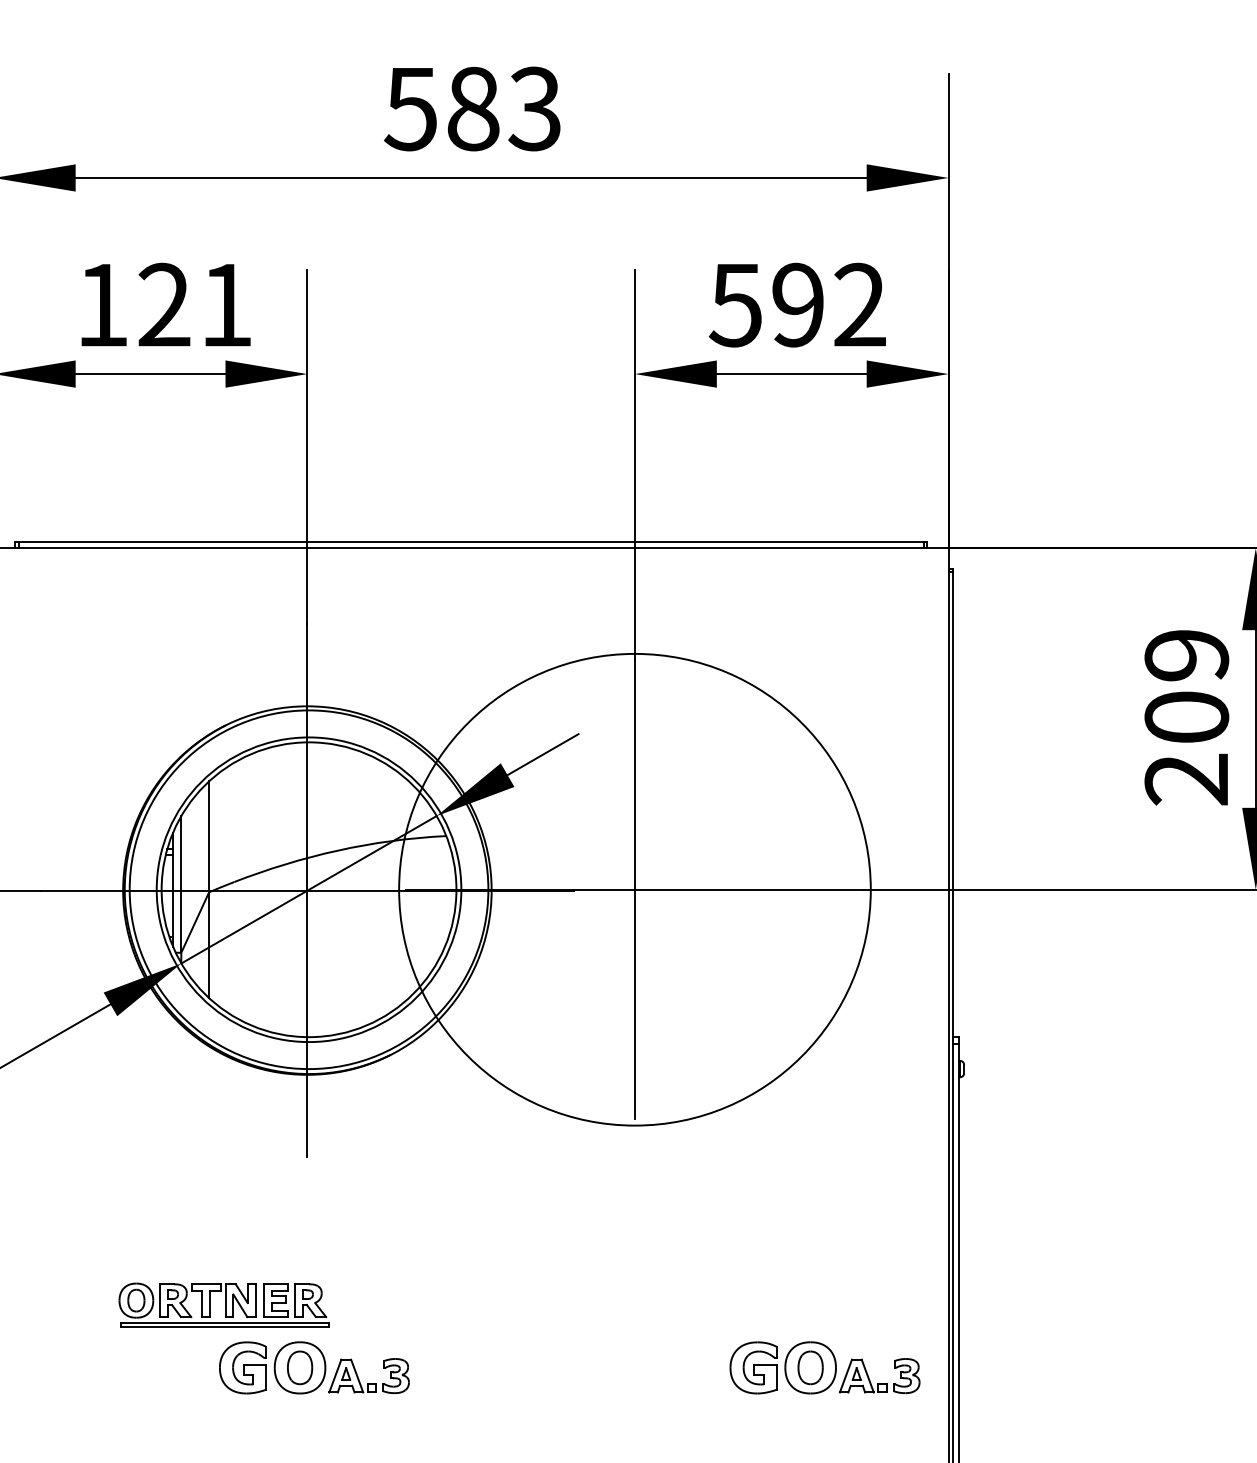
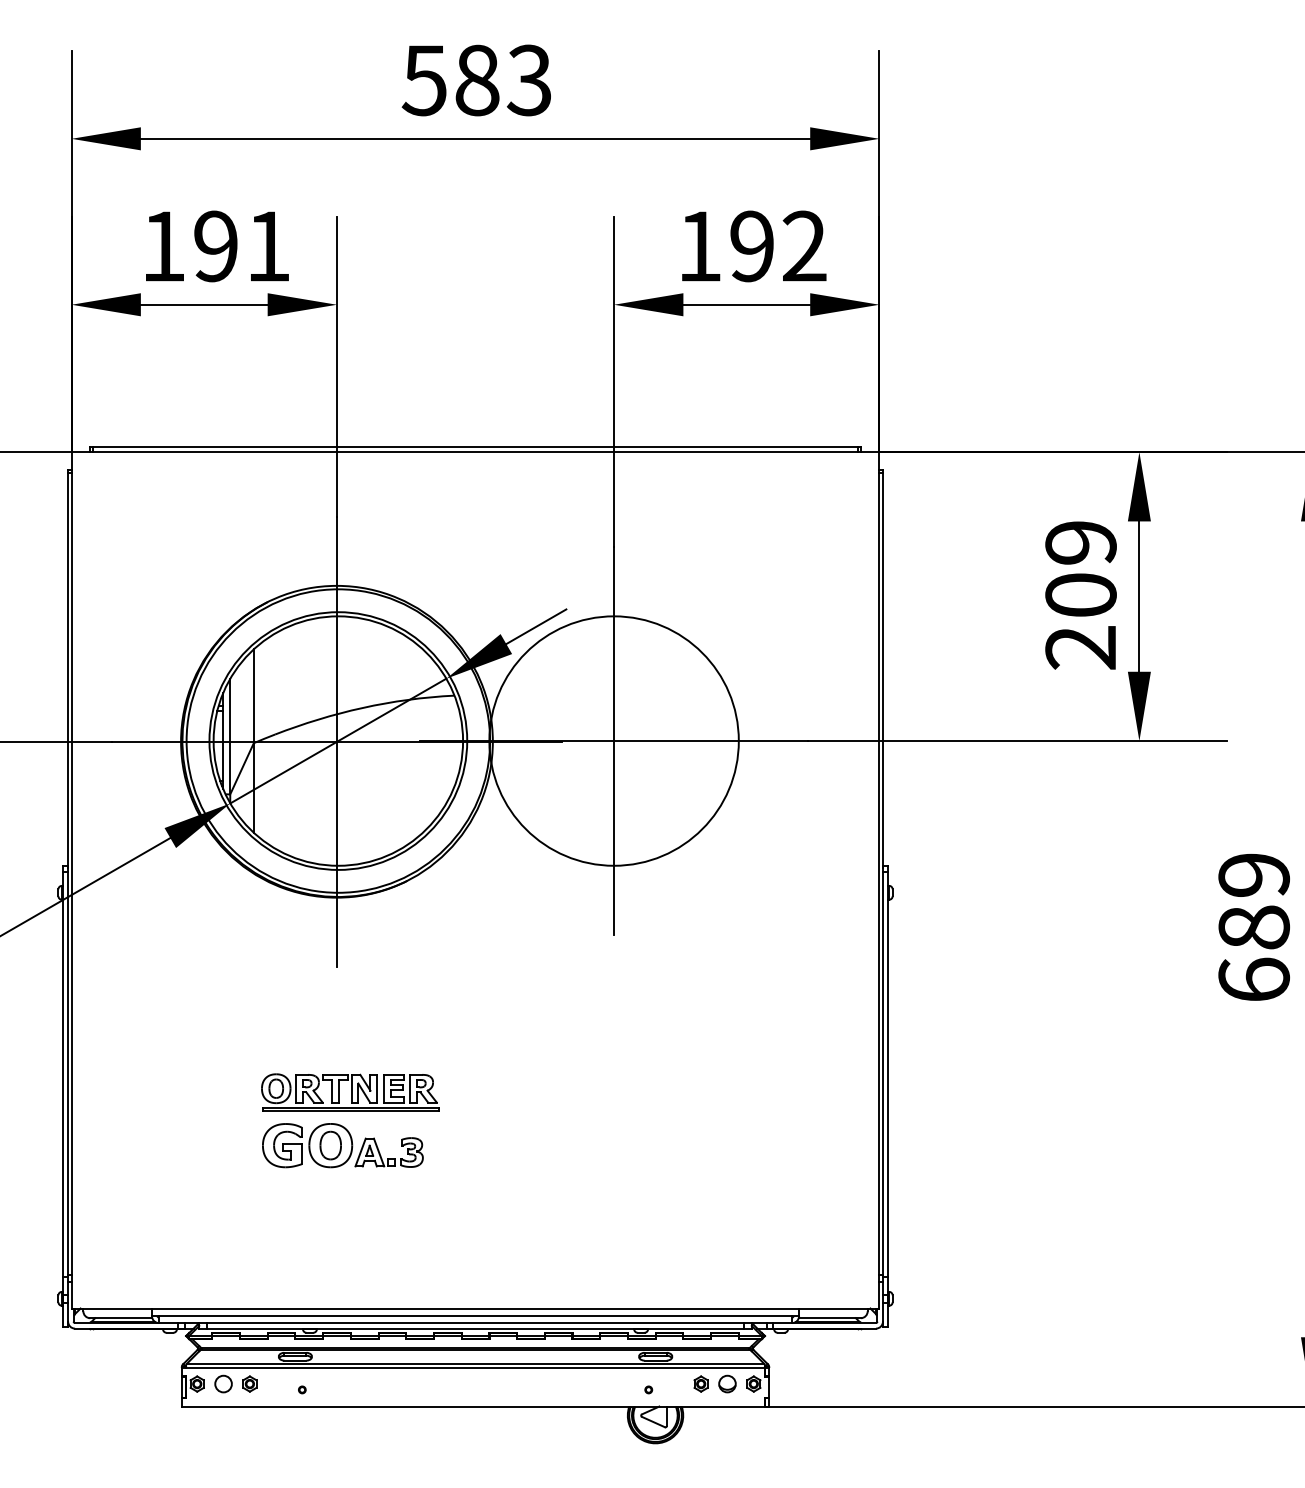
text: (163, 305) -> (215, 246), 121 -> 191
text: (734, 305) -> (698, 246), 592 -> 192
circle: (634, 889) -> (613, 740), size x0.62
part: (224, 1305) -> (350, 1092), moved
part: (824, 1367) -> (774, 1145), removed

